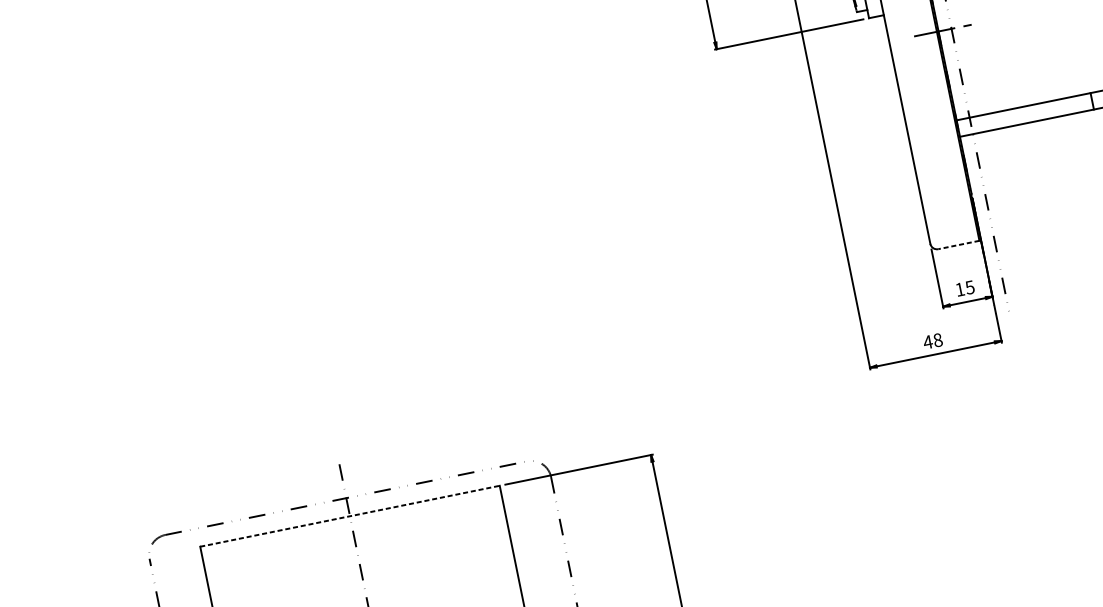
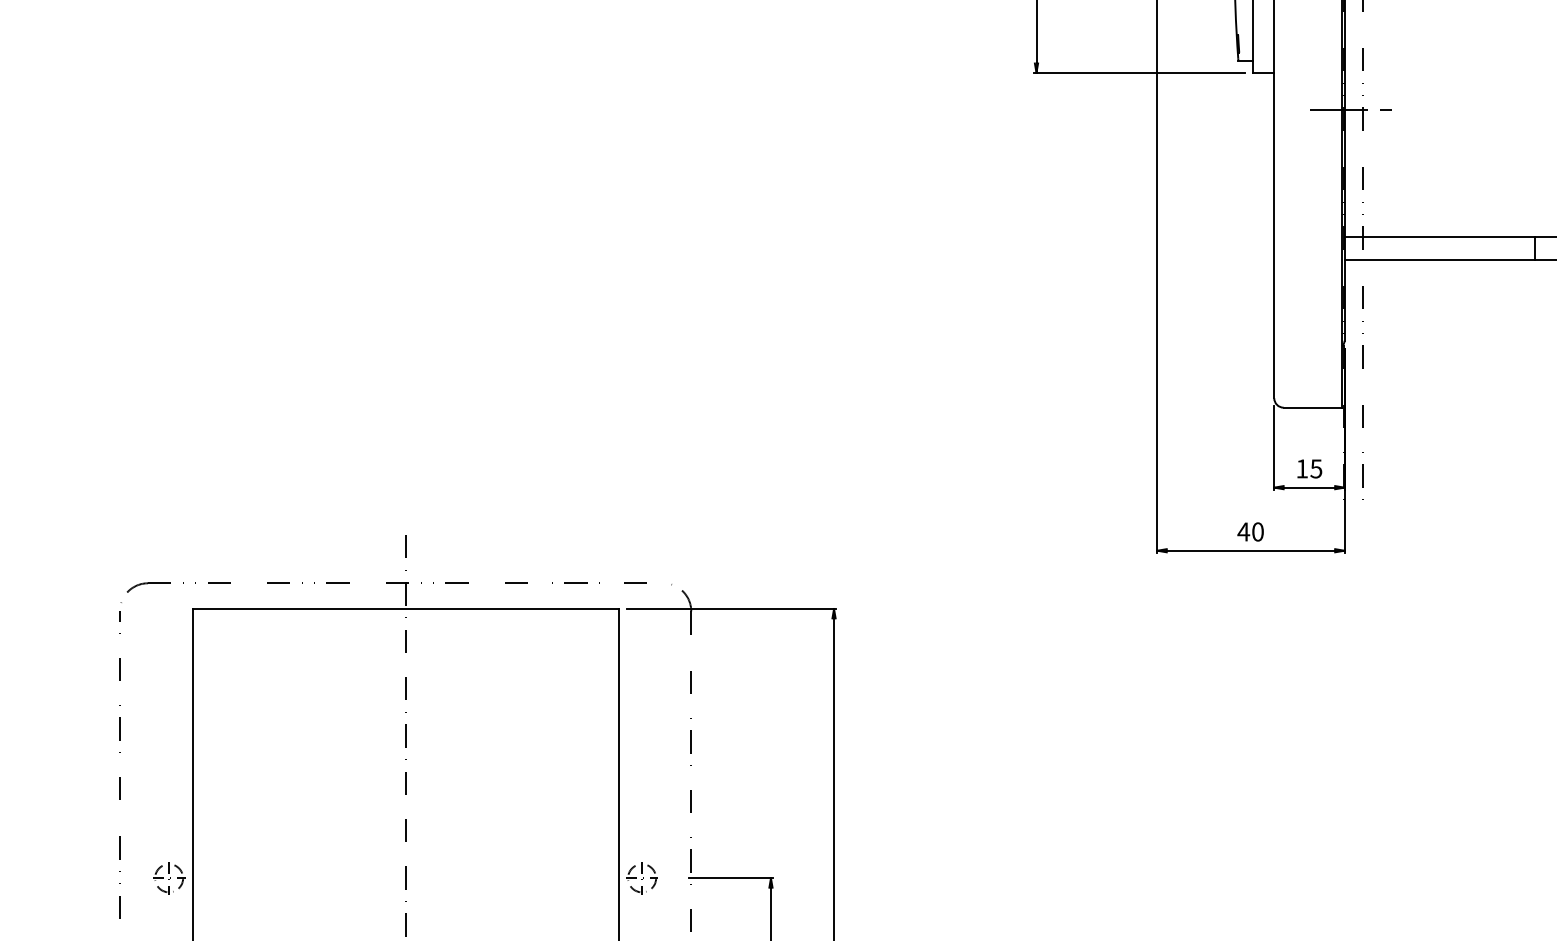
line: (958, 244) -> (1312, 407), dashed -> solid
text: (937, 340) -> (1257, 532), 48 -> 40
line: (350, 516) -> (406, 609), dashed -> solid

